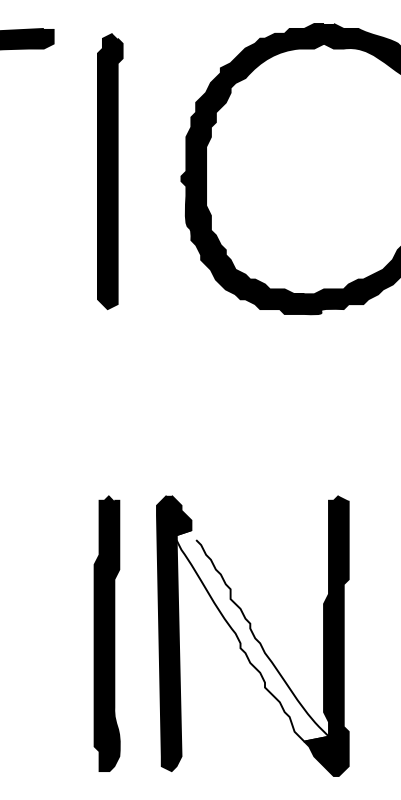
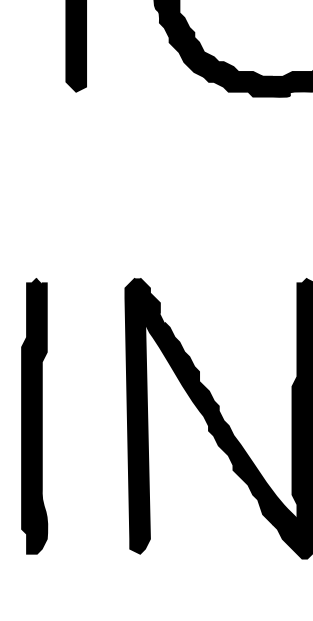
part: (106, 633) -> (33, 416), moved
fill: (252, 635) -> (220, 418), added

